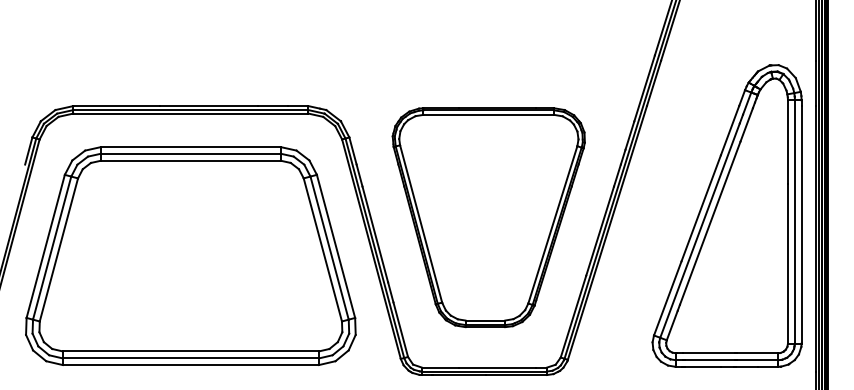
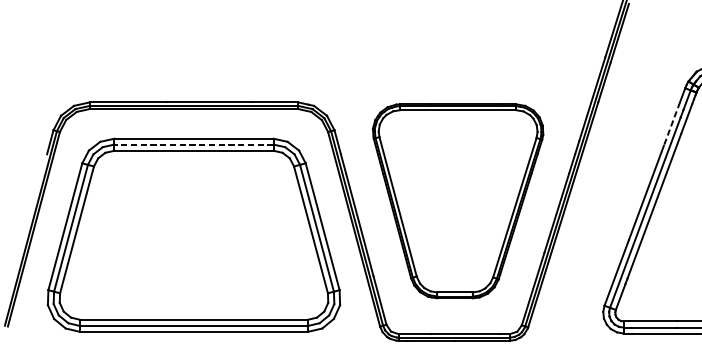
line: (729, 131) -> (671, 124), solid -> dashed
line: (190, 153) -> (193, 144), solid -> dashed

